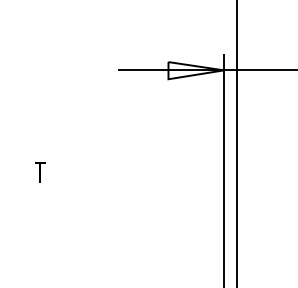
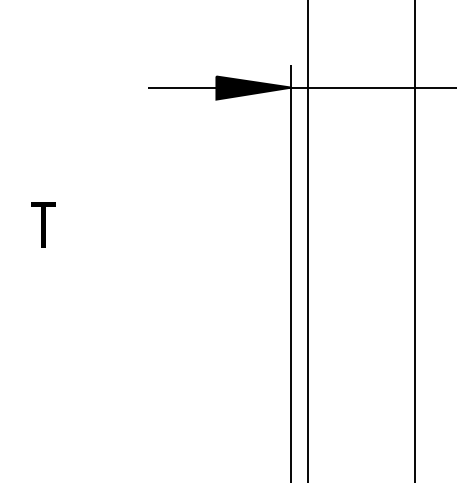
fill: (195, 70) -> (253, 87), added
part: (40, 171) -> (43, 224), size x1.67

